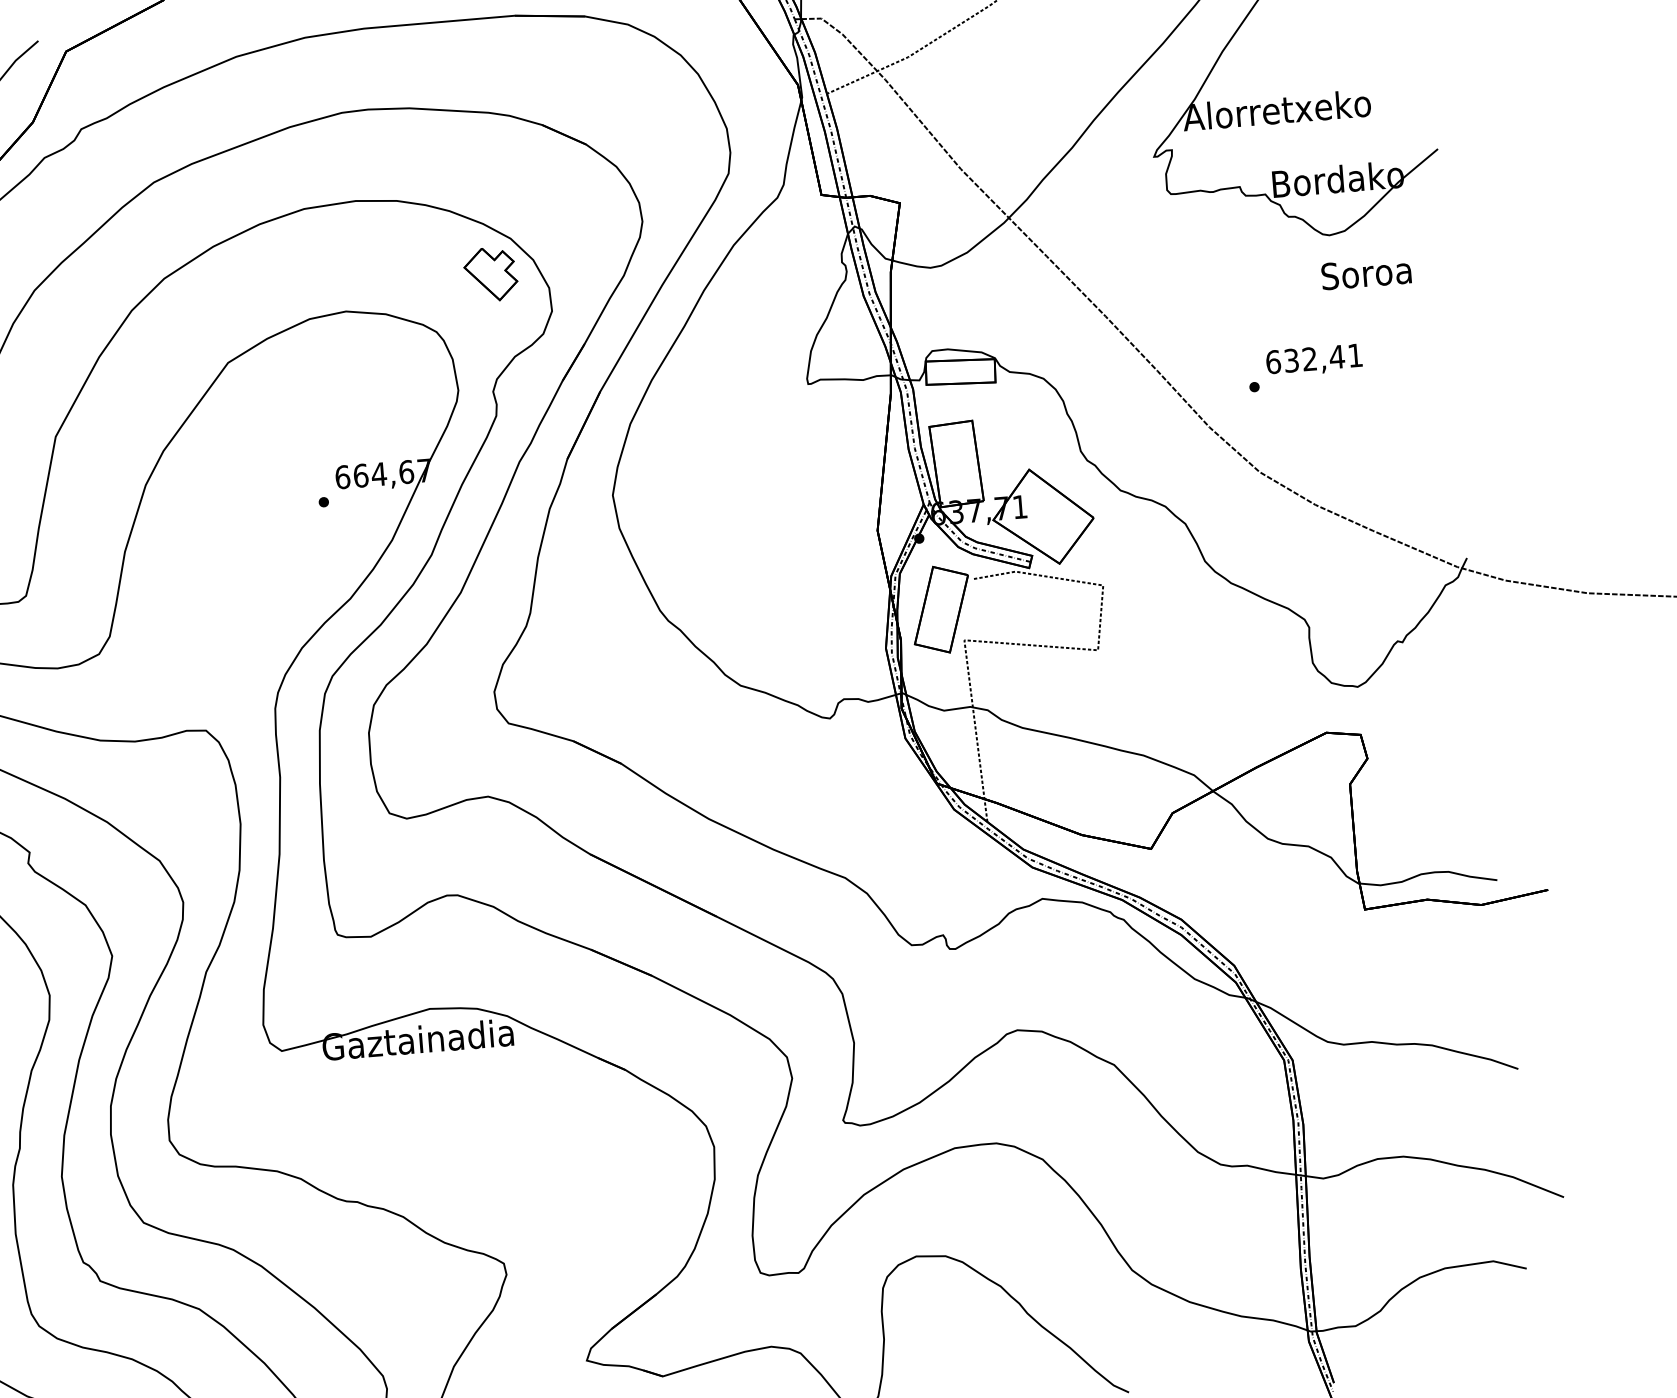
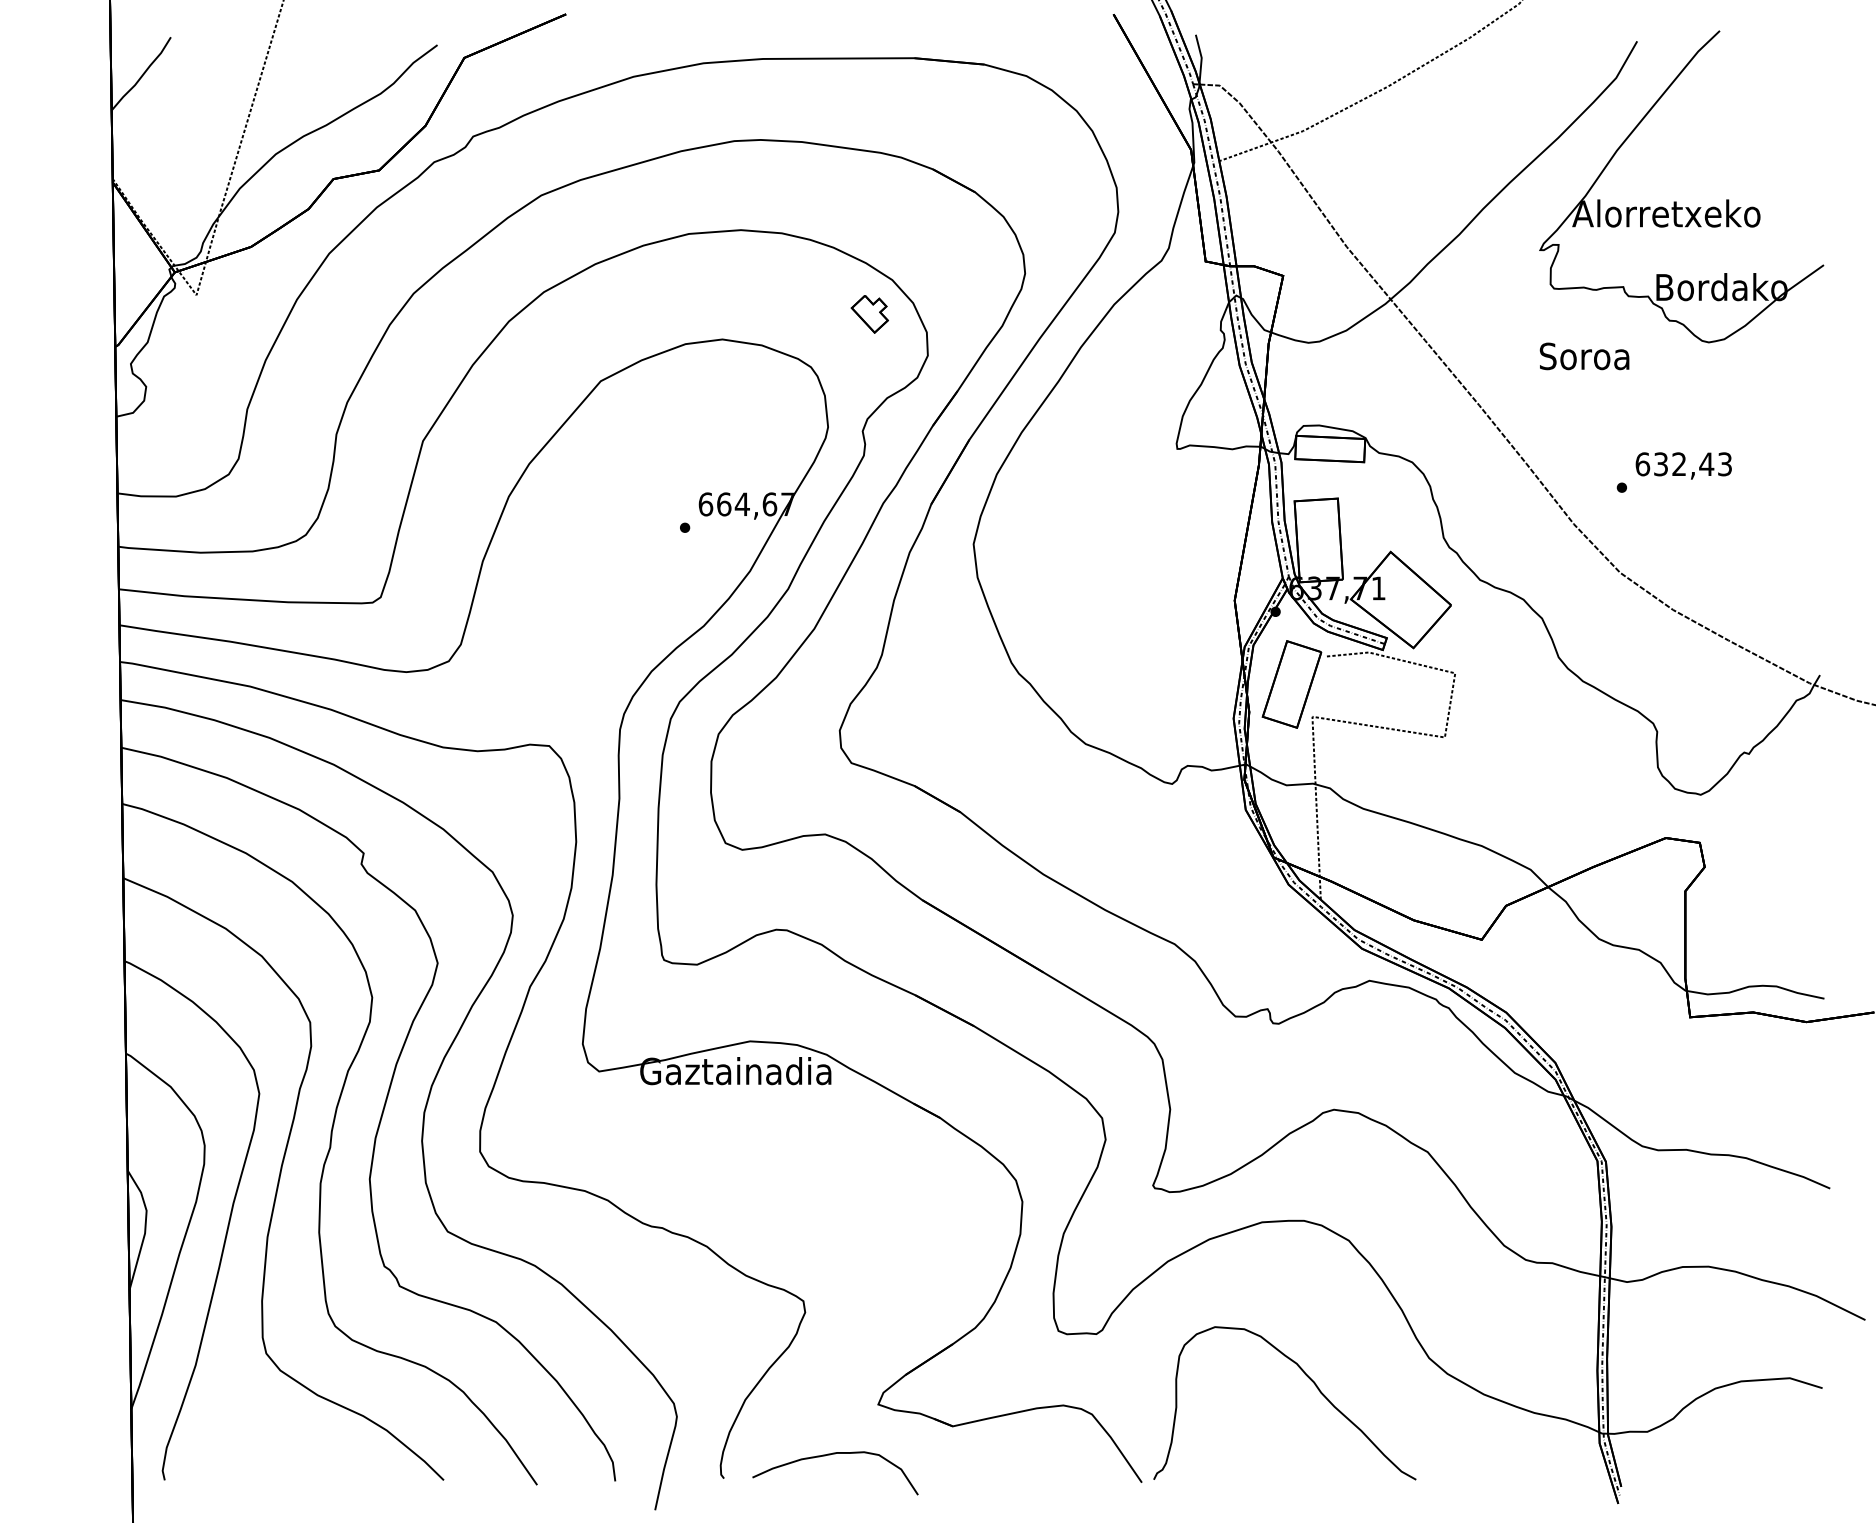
text: (1366, 273) -> (1584, 356), moved
part: (490, 274) -> (869, 314), size x0.7
text: (1354, 355) -> (1724, 464), 632,41 -> 632,43

